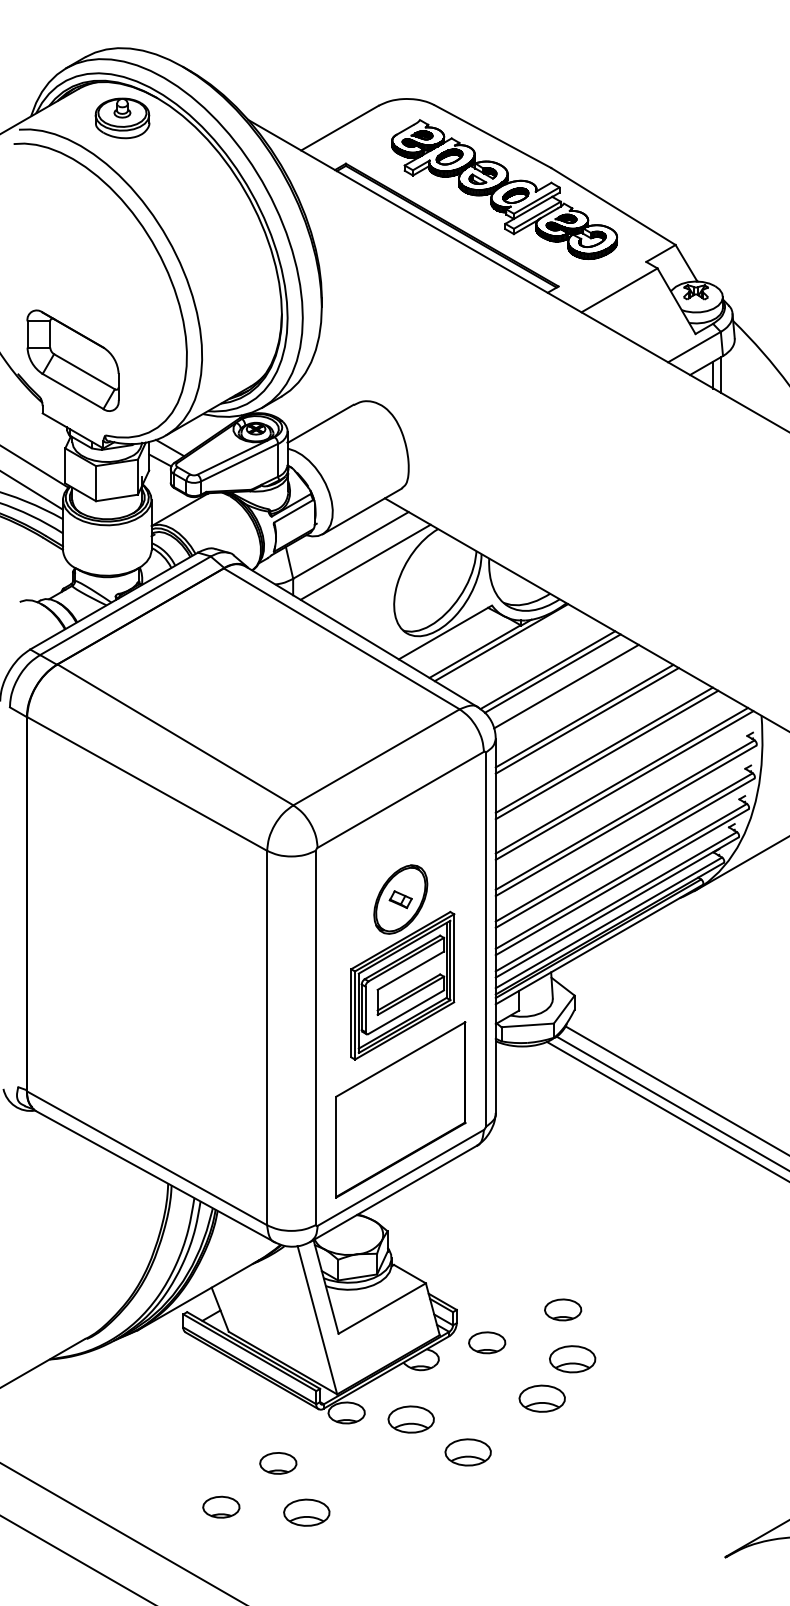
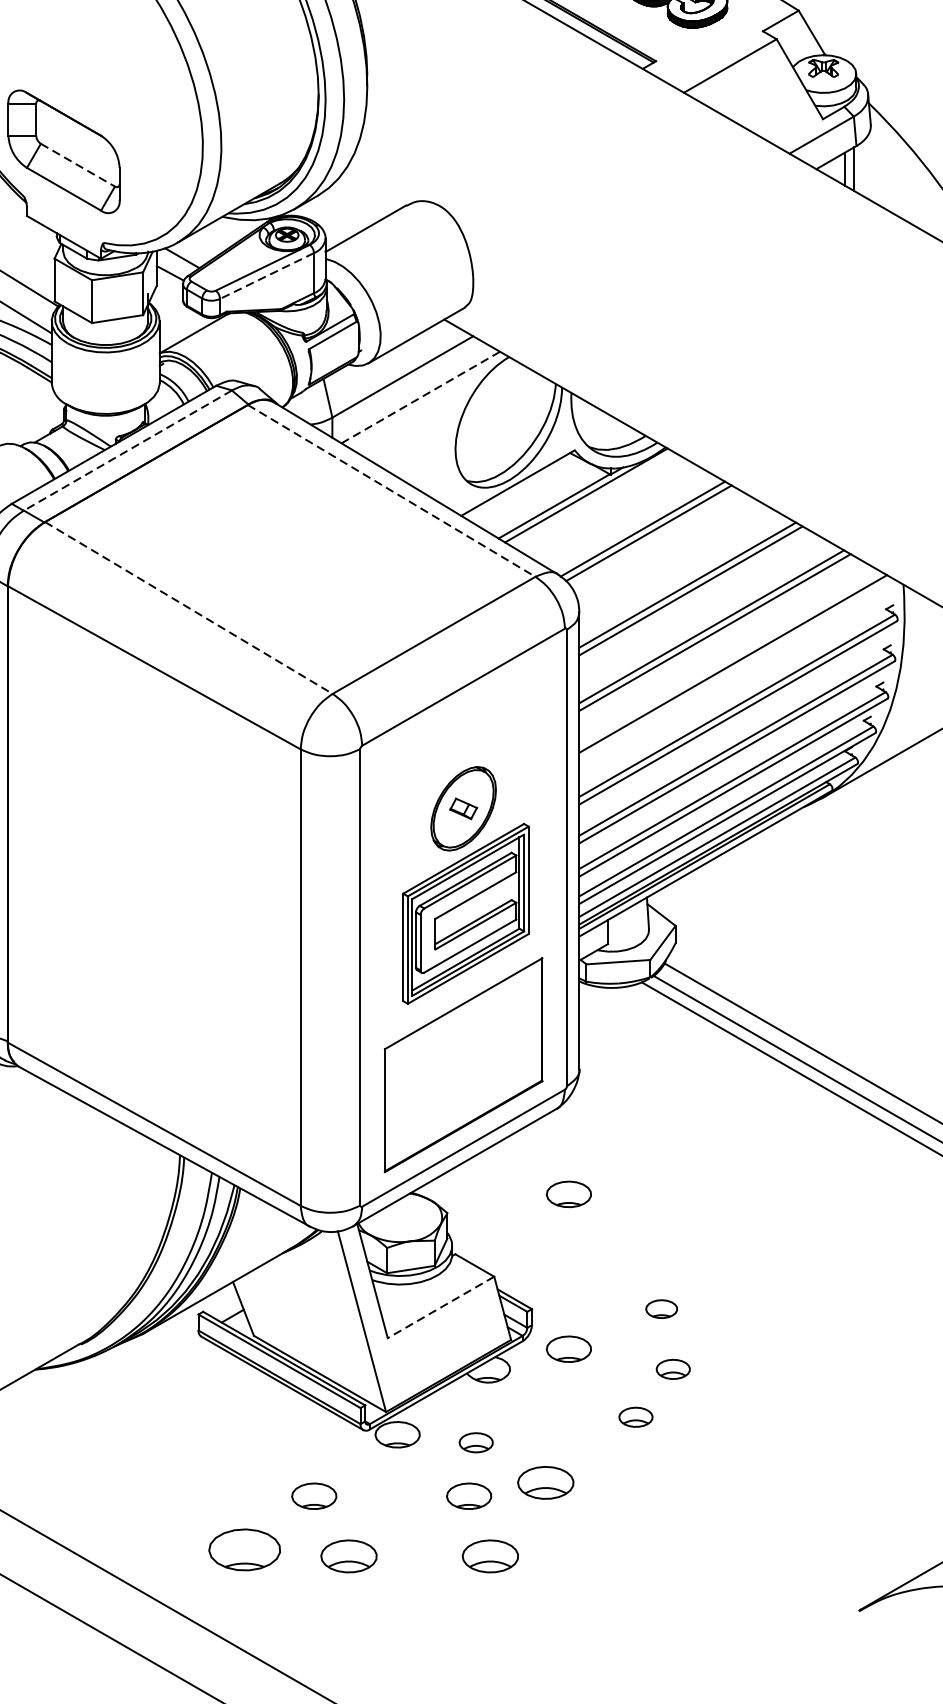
line: (84, 372) -> (77, 166), solid -> dashed
line: (239, 462) -> (266, 275), solid -> dashed
line: (366, 562) -> (421, 397), solid -> dashed
line: (125, 605) -> (127, 450), solid -> dashed
line: (342, 639) -> (392, 491), solid -> dashed
line: (566, 686) -> (665, 548), removed
line: (175, 735) -> (188, 608), solid -> dashed
line: (624, 785) -> (736, 669), removed
part: (487, 1215) -> (569, 1193), added
line: (381, 1308) -> (440, 1307), solid -> dashed
part: (563, 1309) -> (662, 1308), size x0.7
part: (572, 1359) -> (672, 1369), size x0.6
part: (541, 1398) -> (635, 1417), size x0.6
part: (410, 1419) -> (475, 1442), size x0.6
part: (405, 1463) -> (469, 1496), added
part: (221, 1506) -> (245, 1548), size x1.6
part: (422, 1512) -> (490, 1556), added

